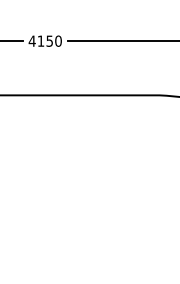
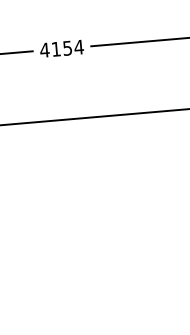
text: (58, 40) -> (78, 46), 4150 -> 4154

